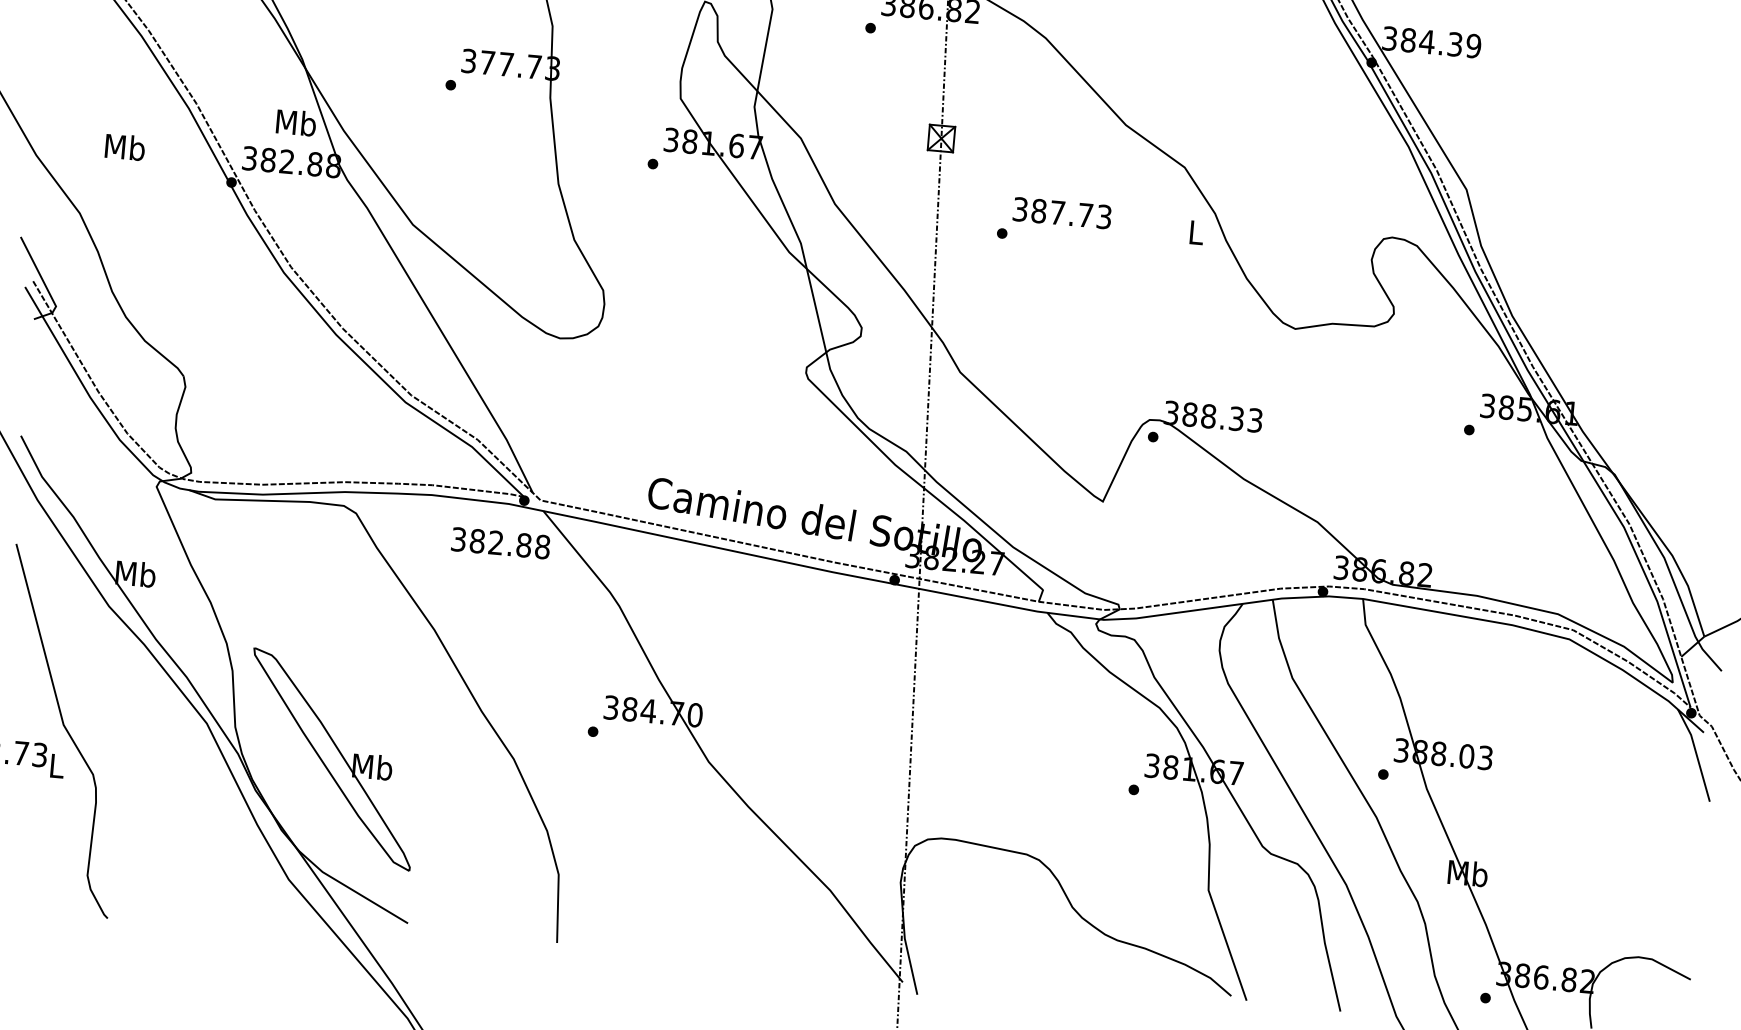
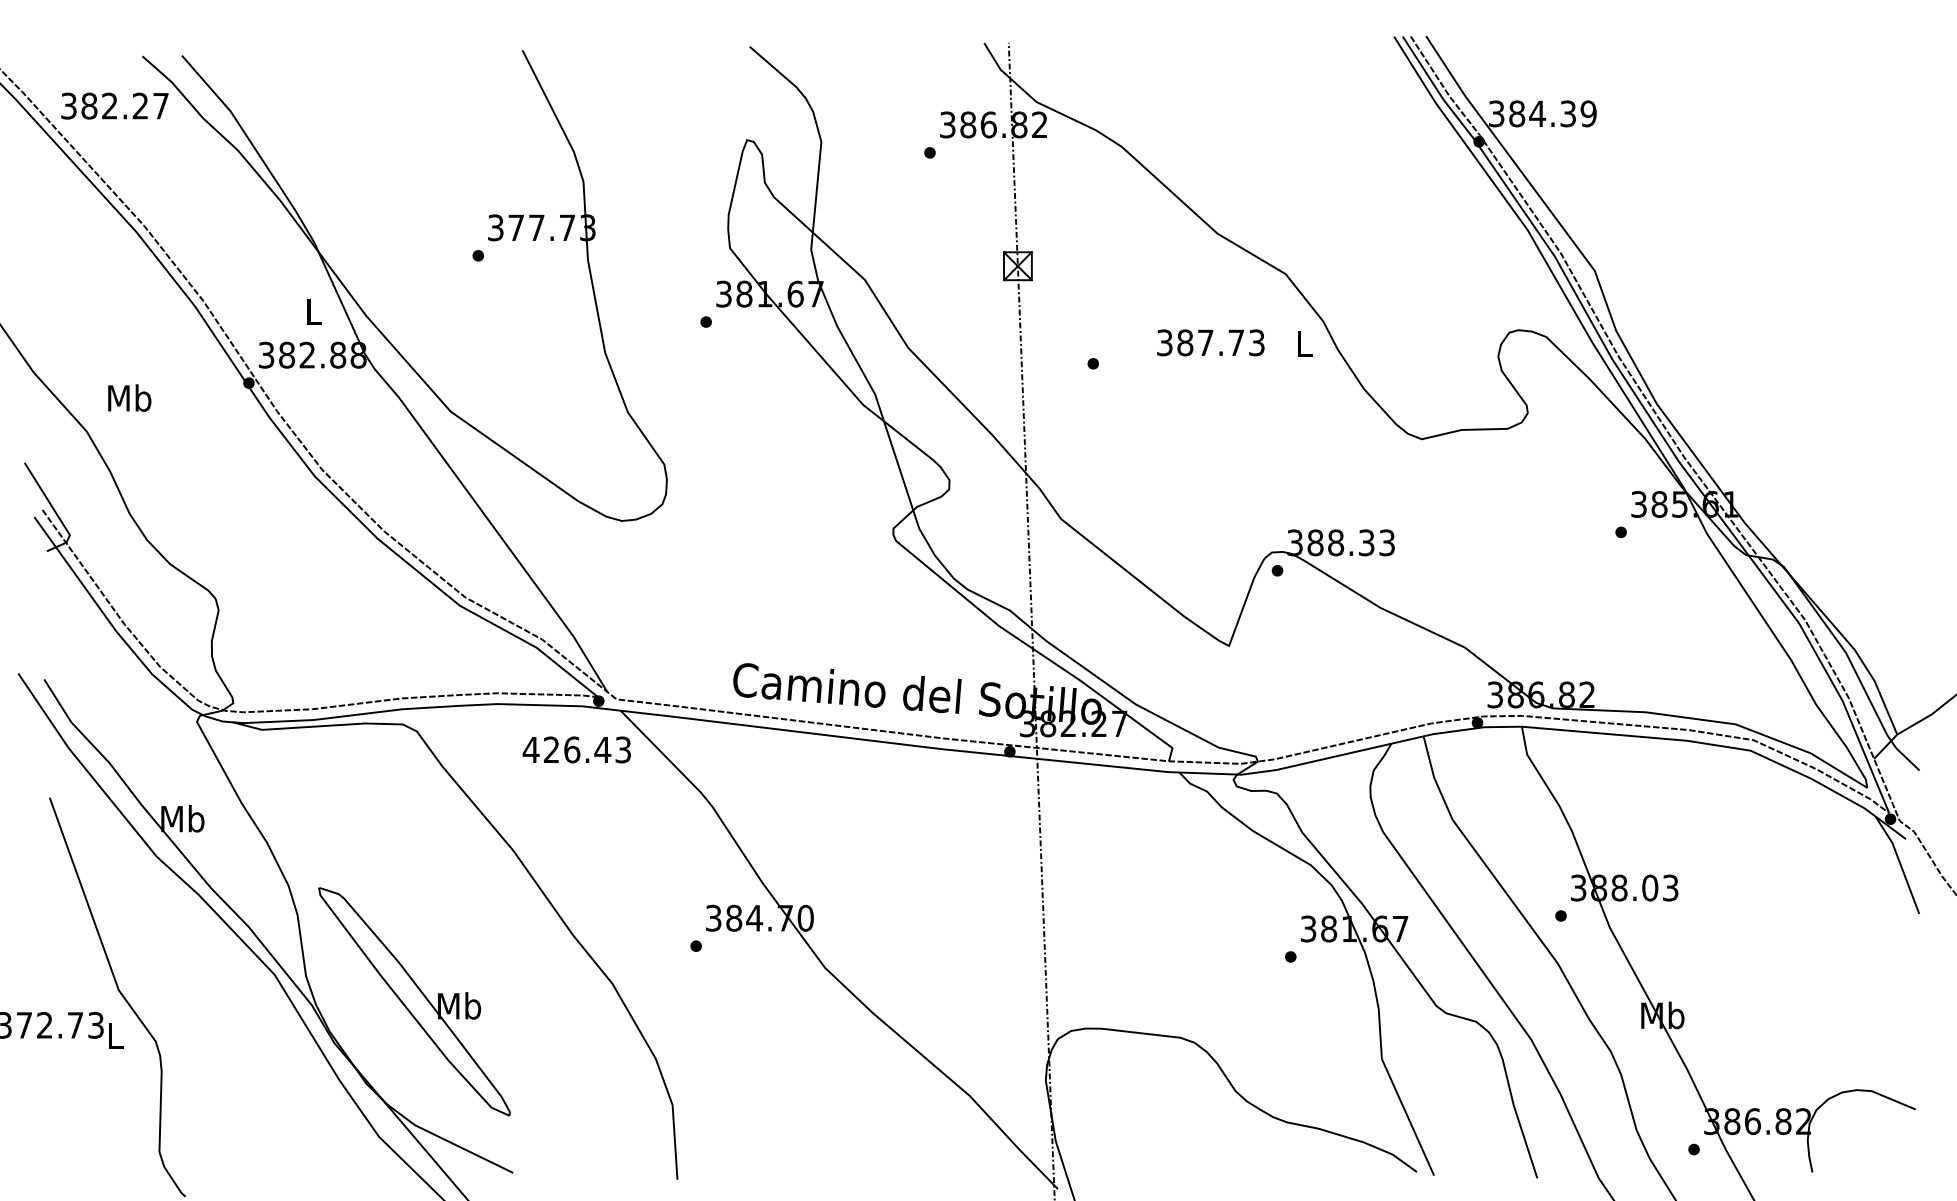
text: (296, 122) -> (313, 311), Mb -> L
text: (125, 146) -> (129, 397), moved
text: (1062, 212) -> (1210, 342), moved
text: (500, 542) -> (576, 749), 382.88 -> 426.43

